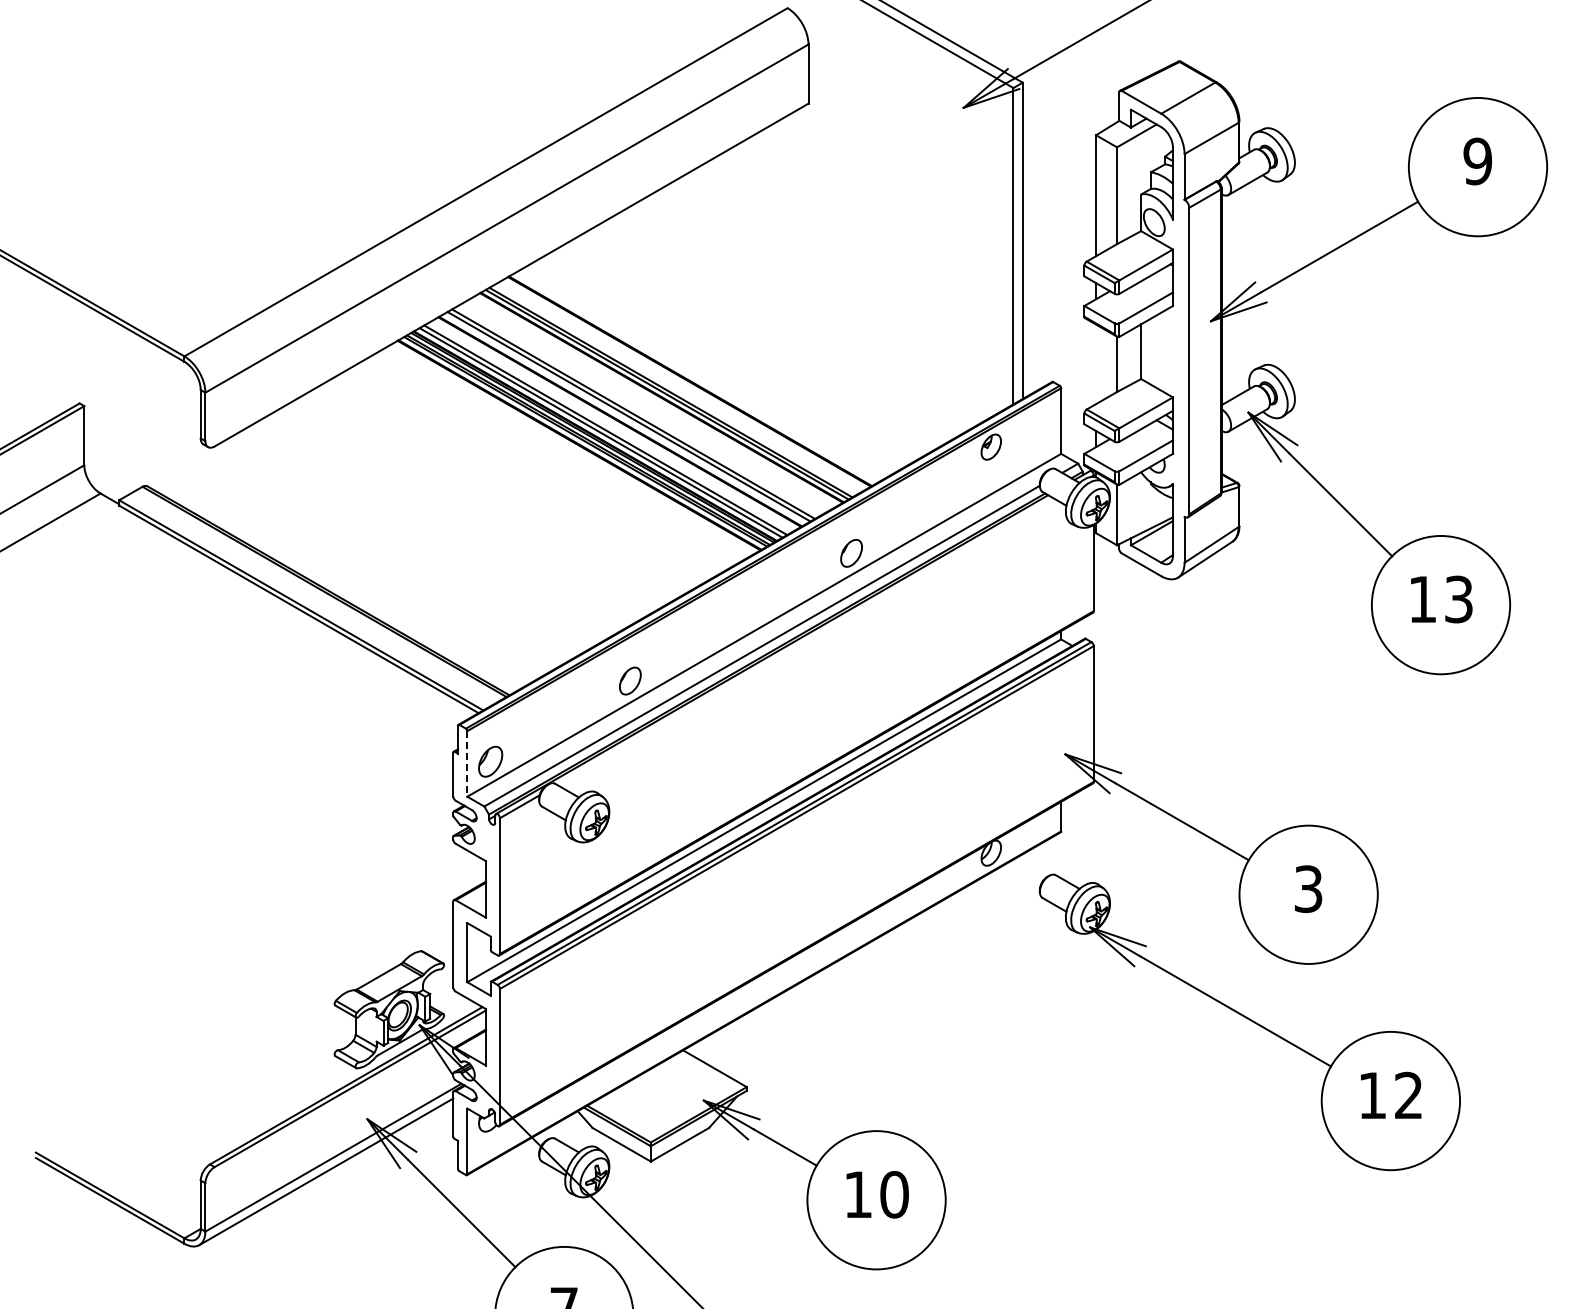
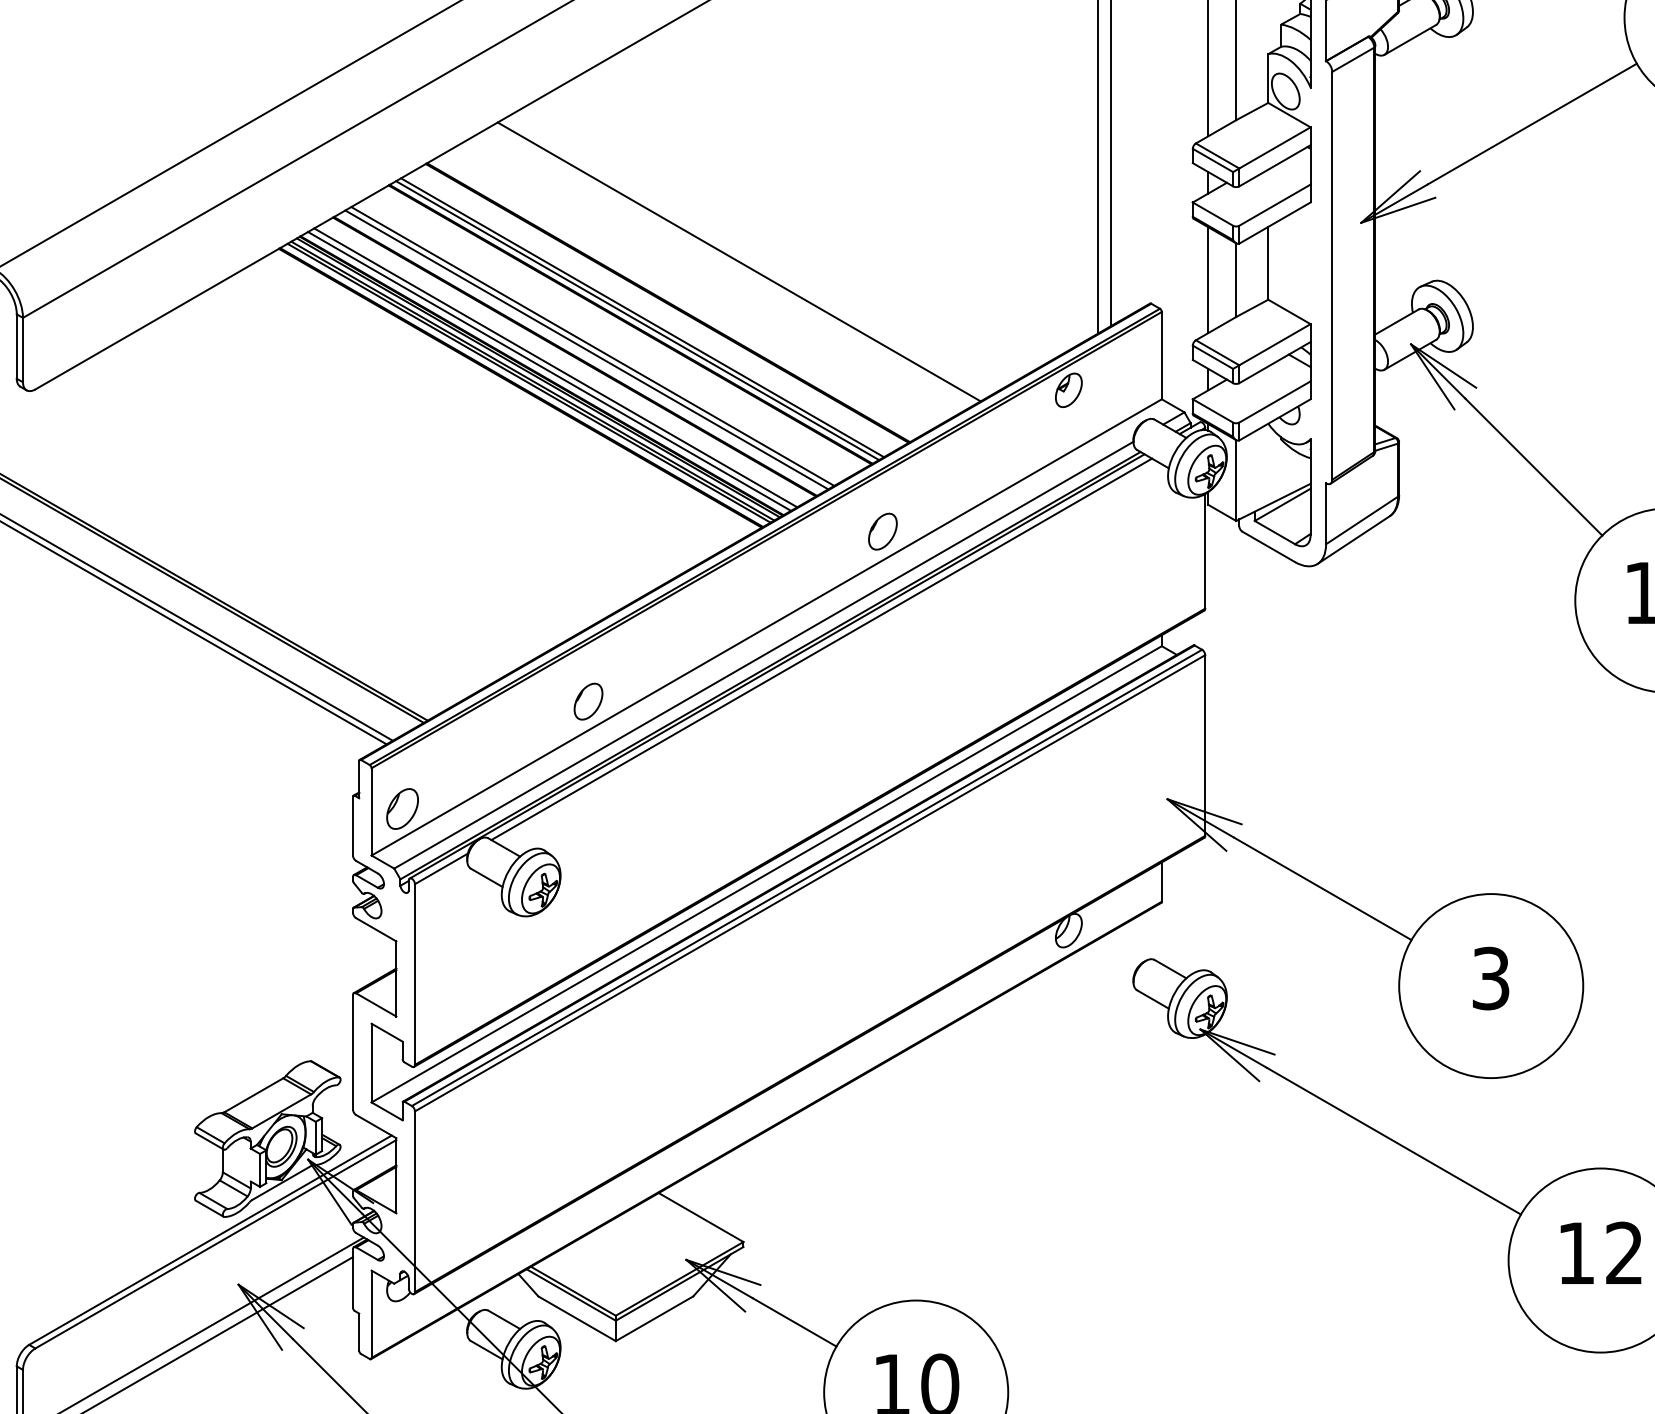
line: (743, 350) -> (739, 261), added
line: (1096, 364) -> (1208, 280), added
line: (805, 641) -> (821, 648), added
line: (467, 763) -> (371, 811), dashed -> solid

